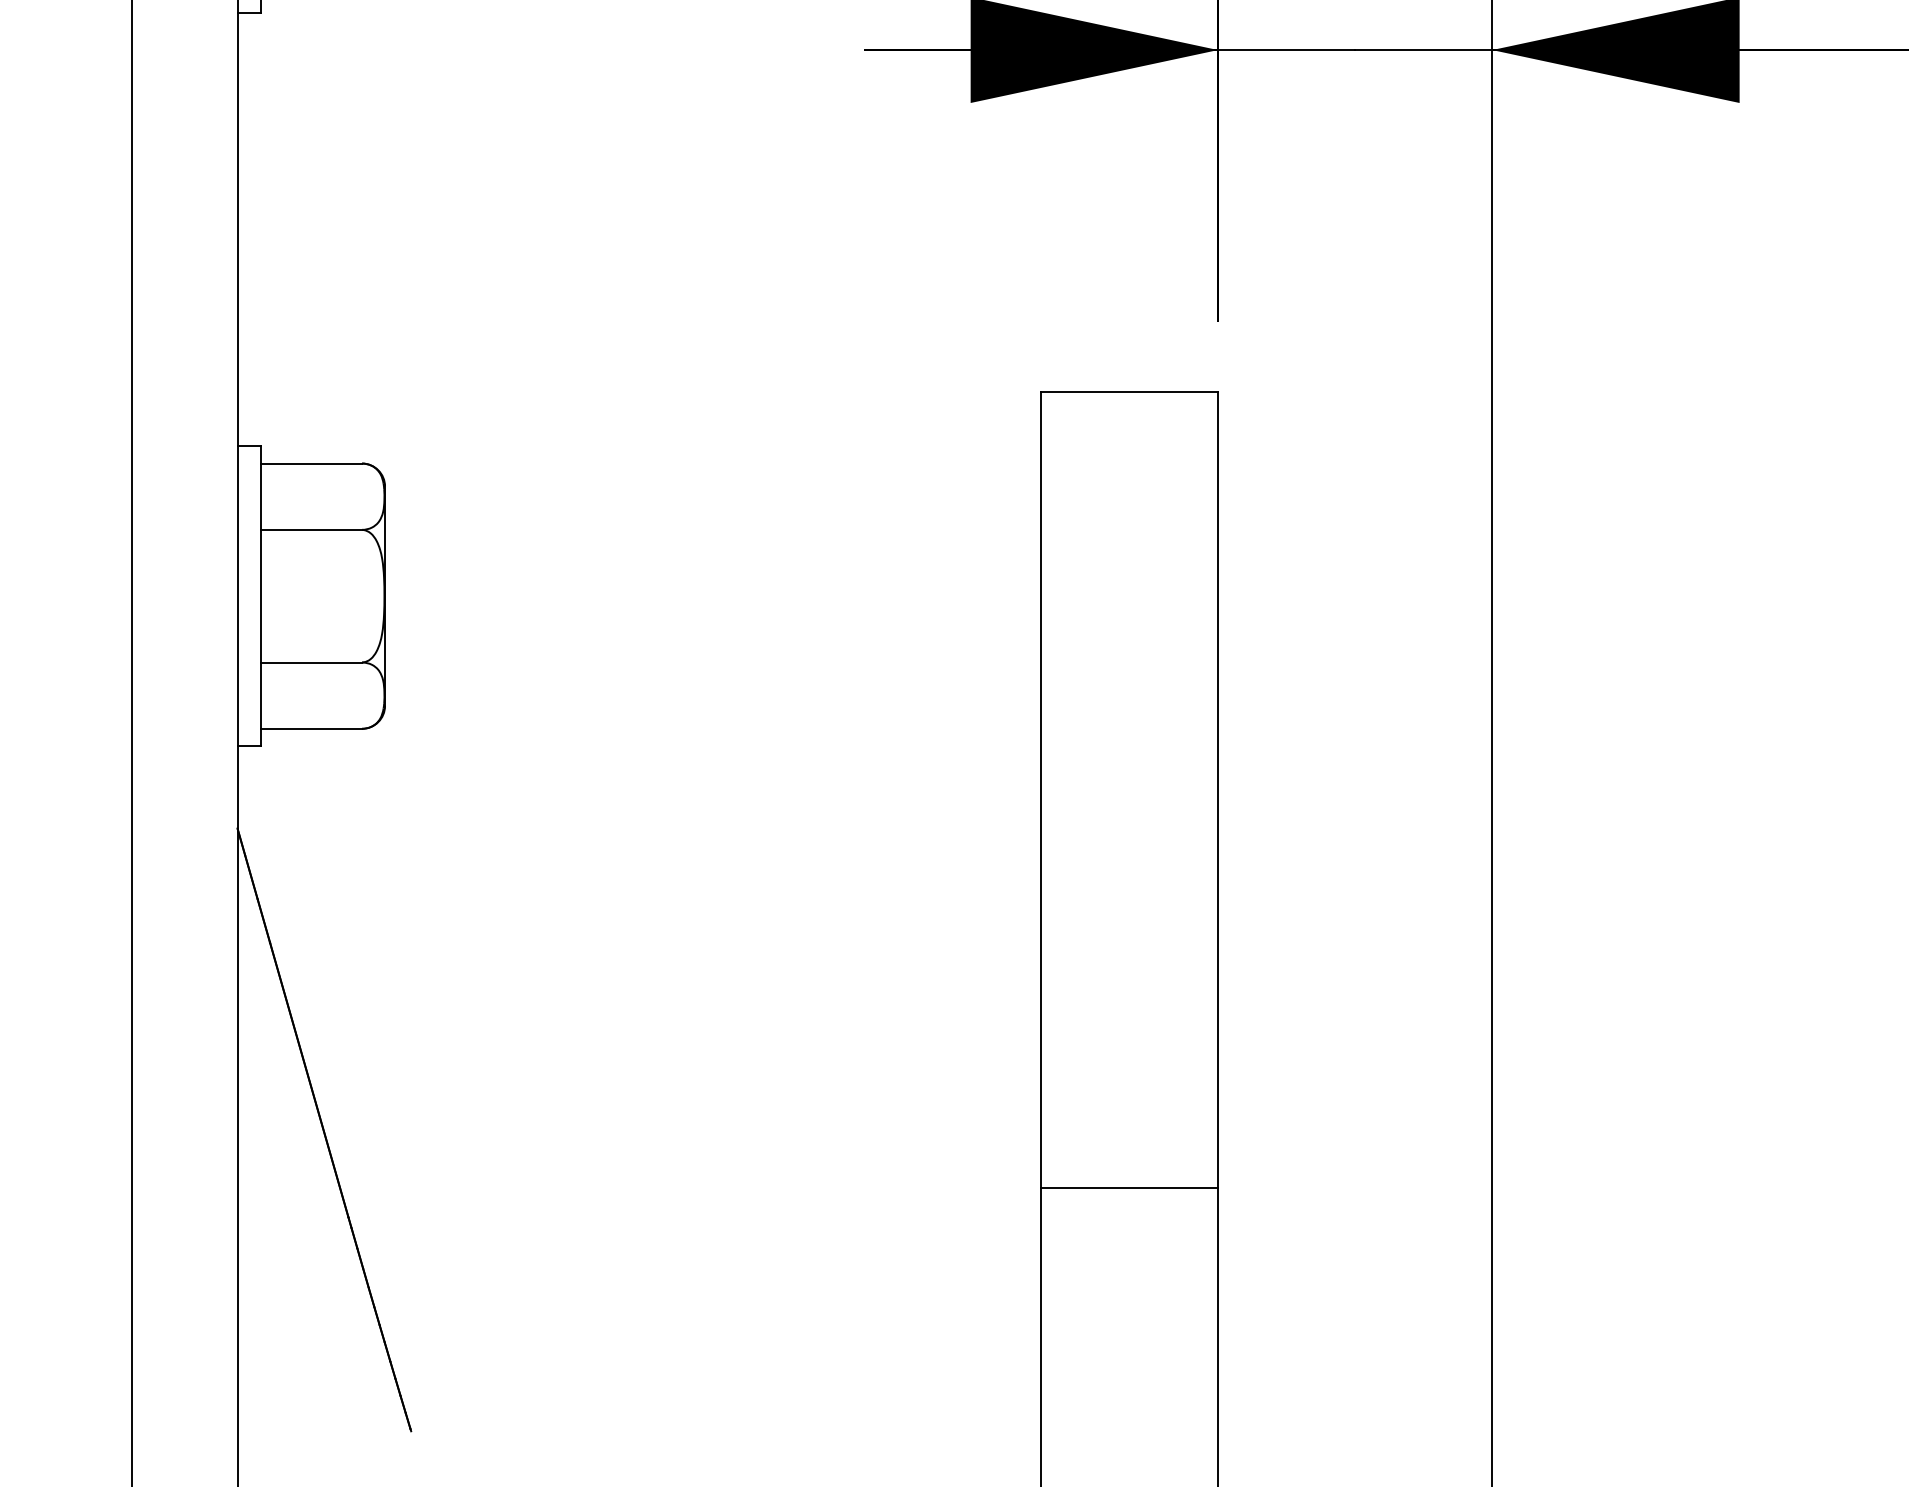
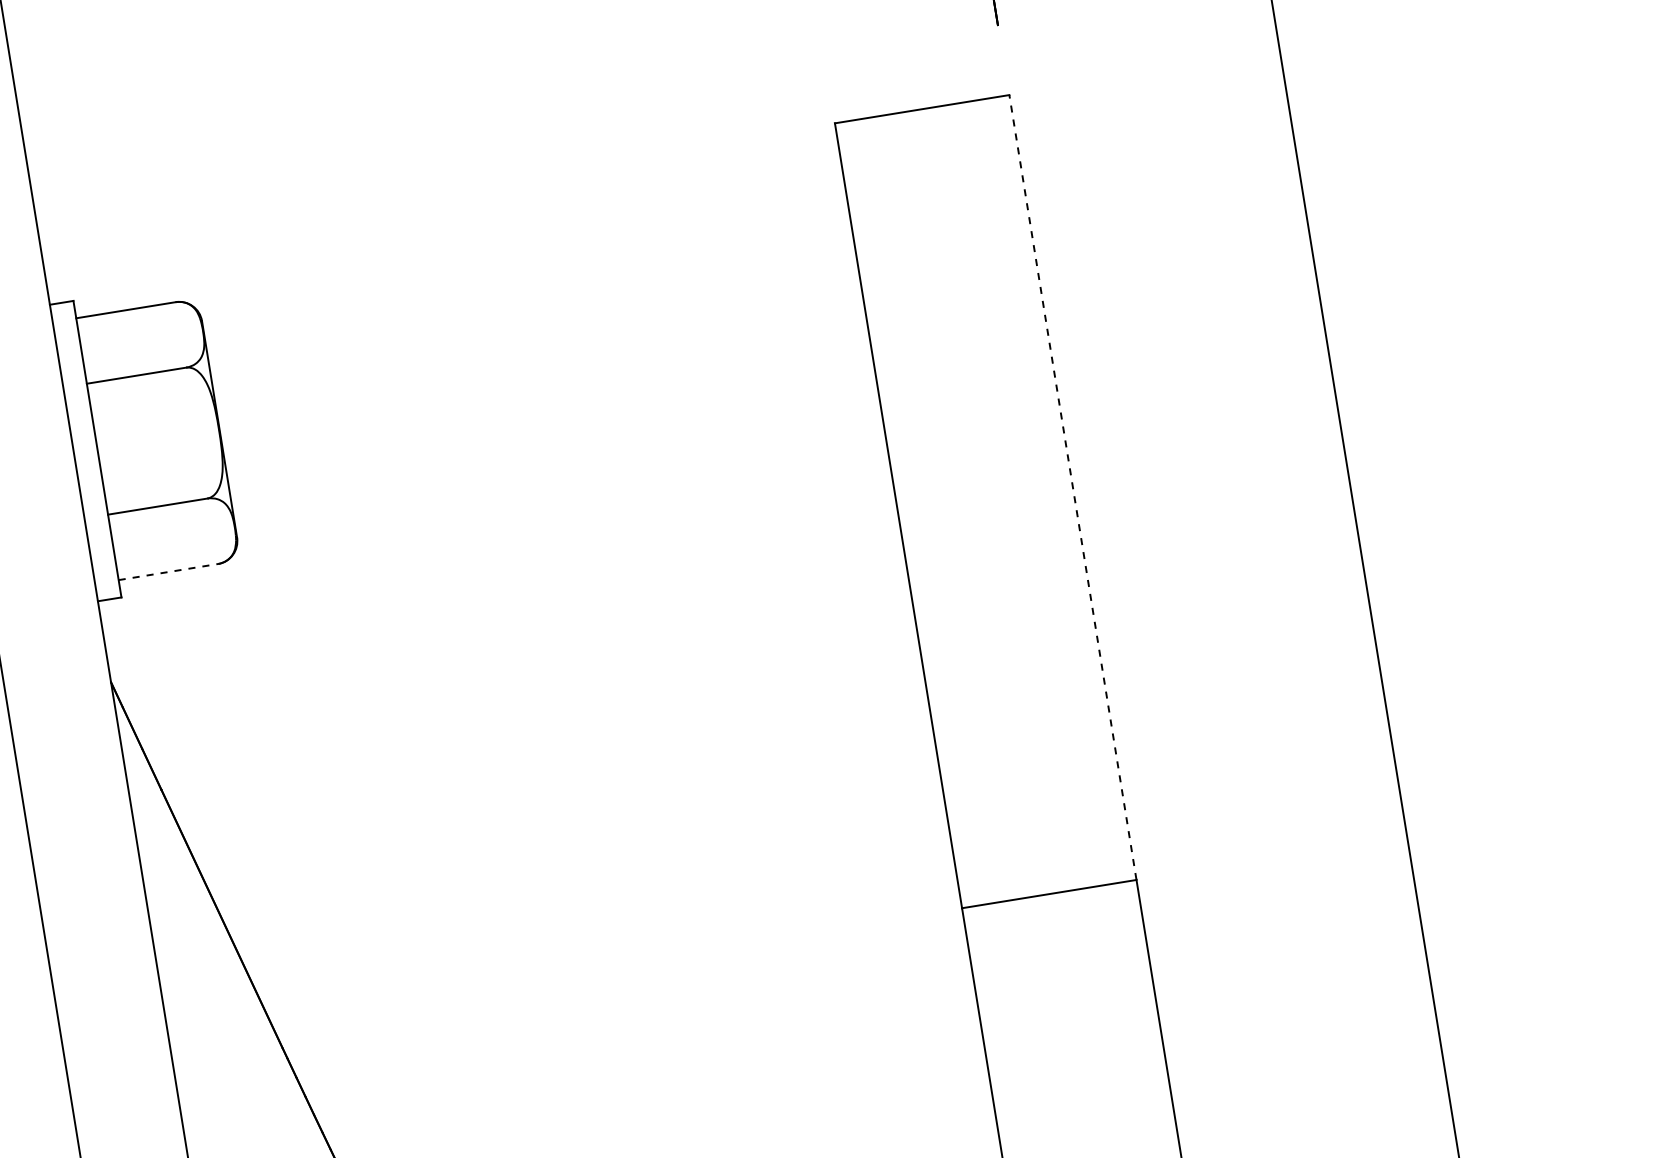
line: (312, 728) -> (169, 571), solid -> dashed
line: (1218, 790) -> (1073, 487), solid -> dashed

